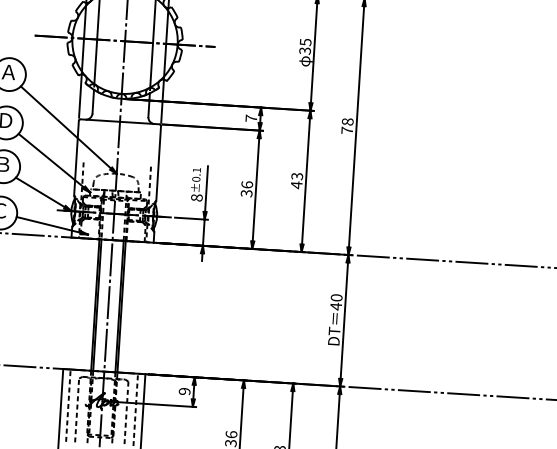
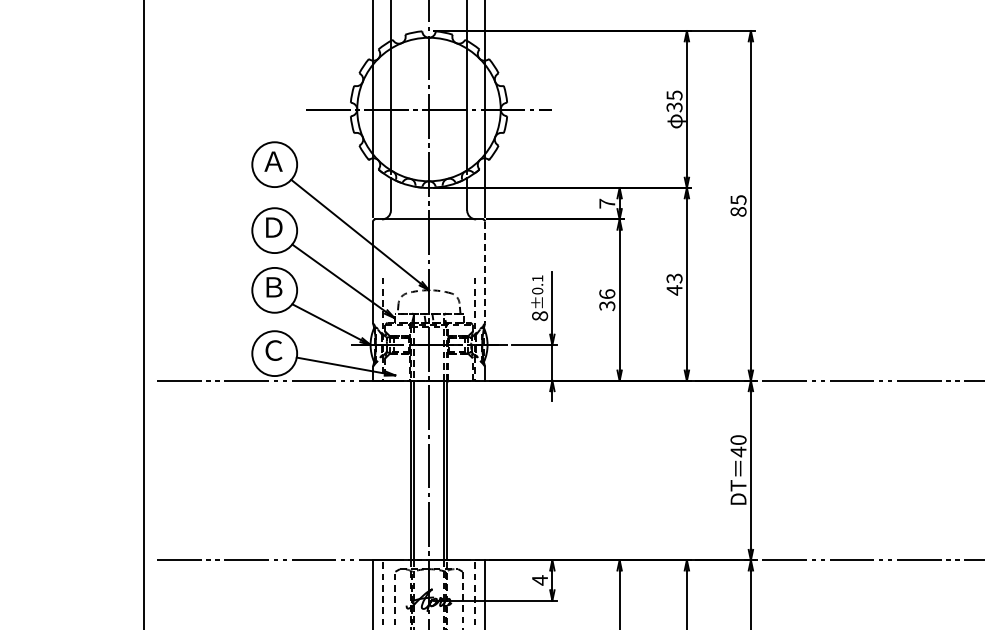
text: (347, 125) -> (738, 205), 78 -> 85
line: (158, 163) -> (485, 272), solid -> dashed
text: (185, 391) -> (540, 580), 9 -> 4

